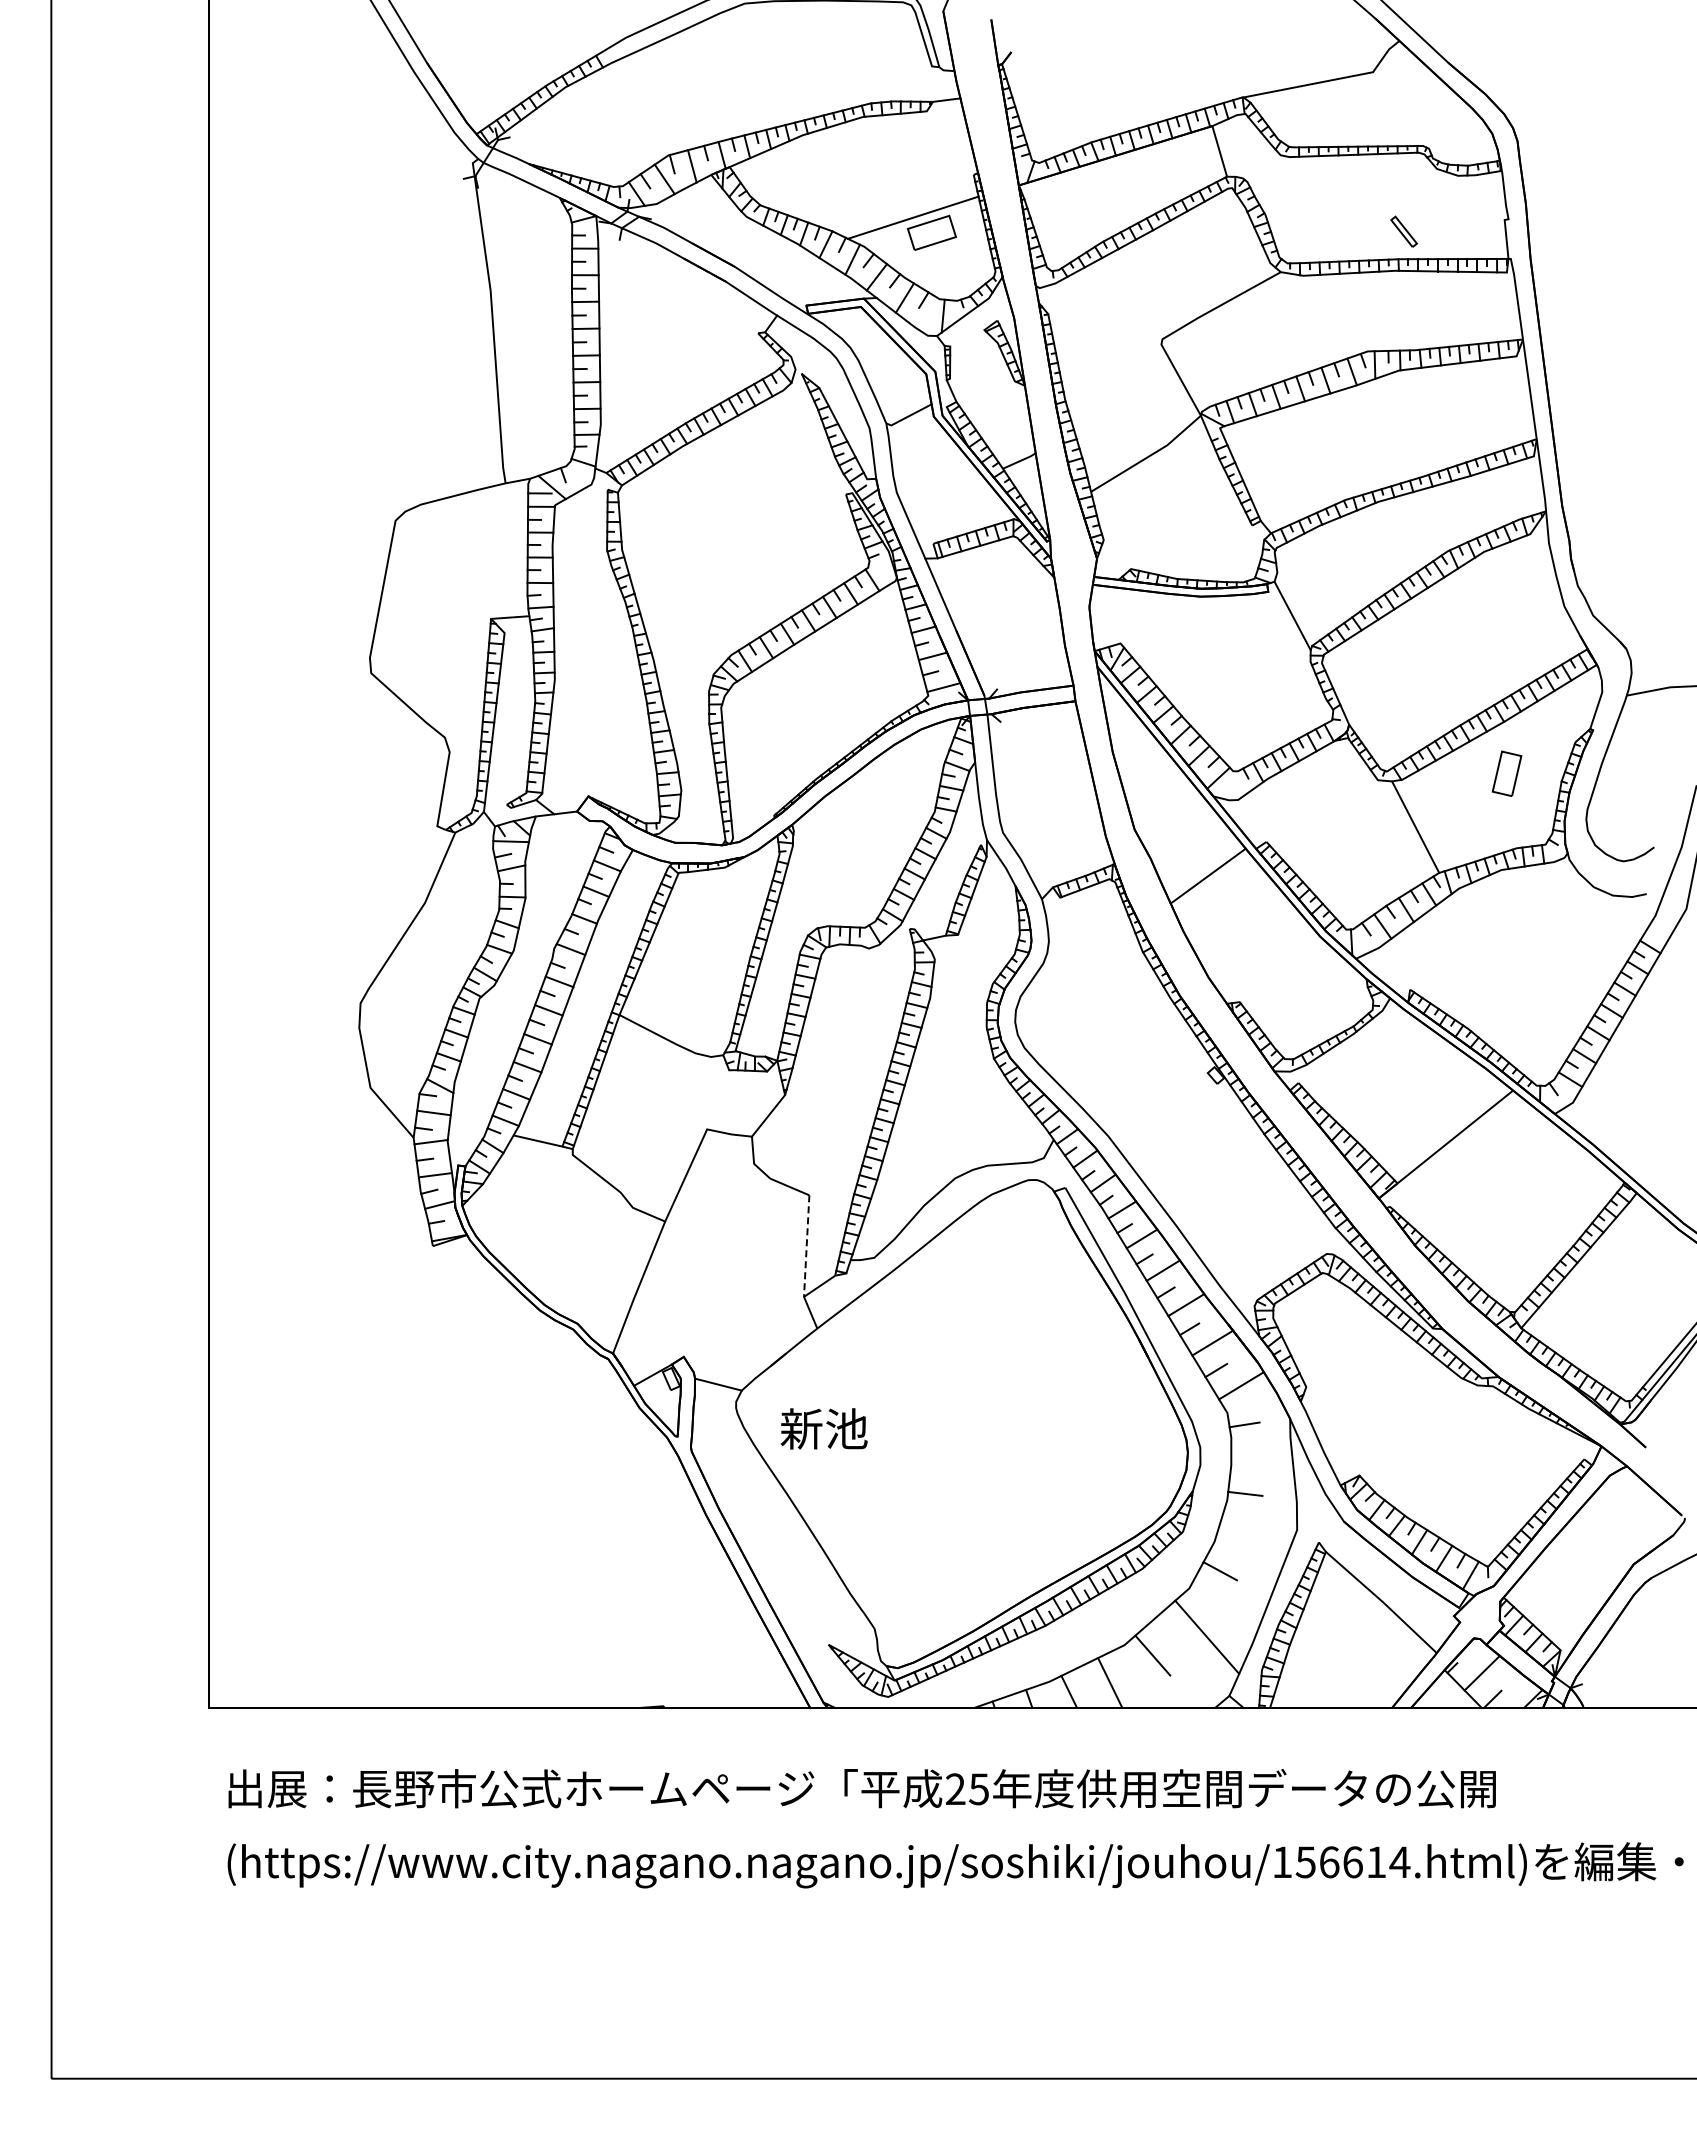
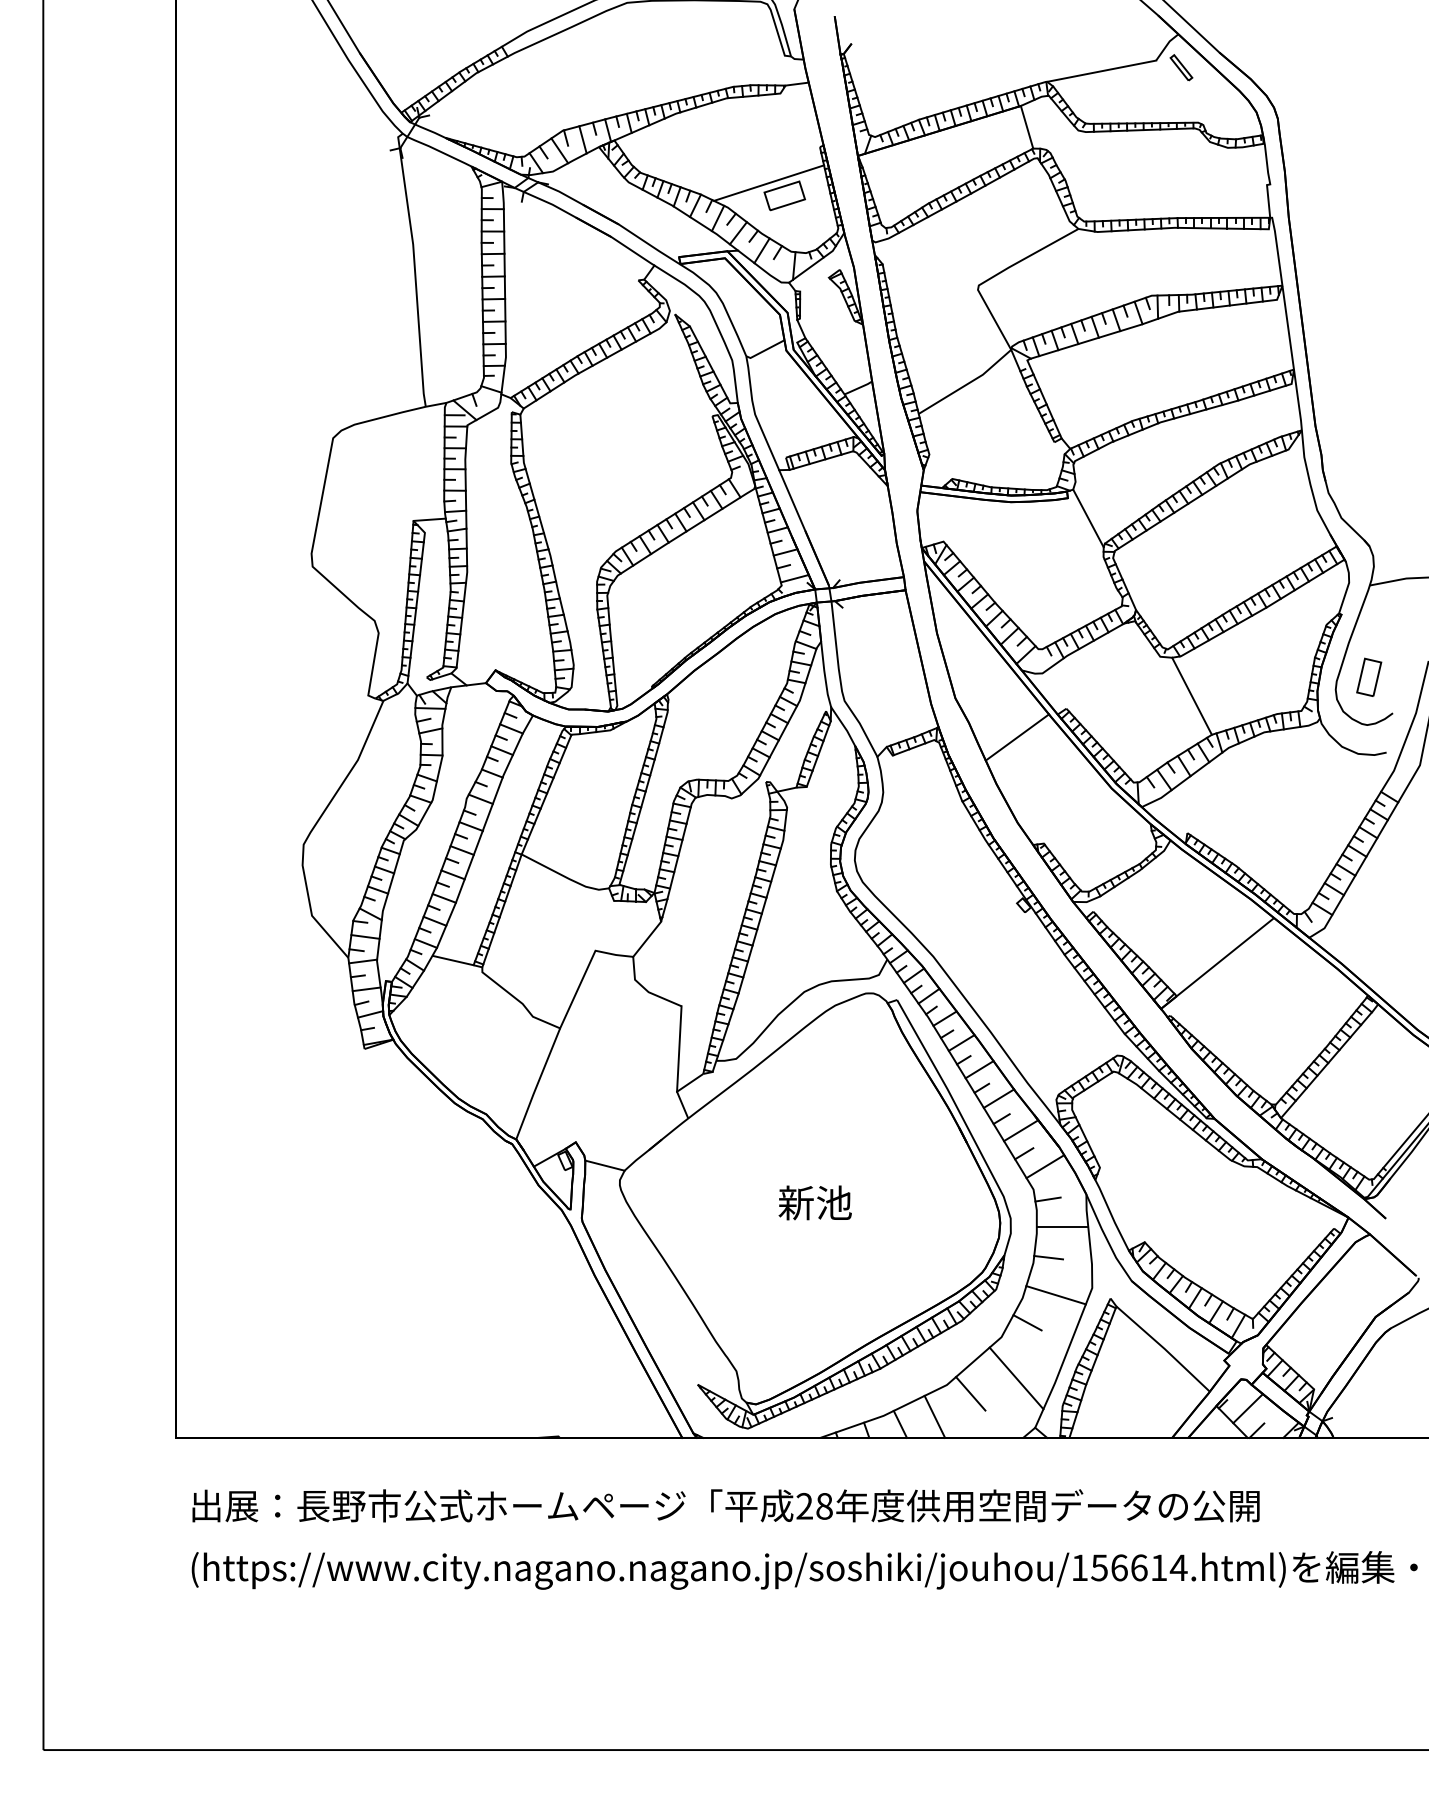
part: (1403, 231) -> (1180, 67), moved
part: (1506, 773) -> (1368, 677), moved
line: (806, 1246) -> (679, 1049), dashed -> solid
text: (823, 1428) -> (814, 1202), moved
line: (1261, 1457) -> (1062, 1227), added
line: (1253, 1538) -> (1055, 1295), added
text: (979, 1789) -> (824, 1506), 25 -> 28

